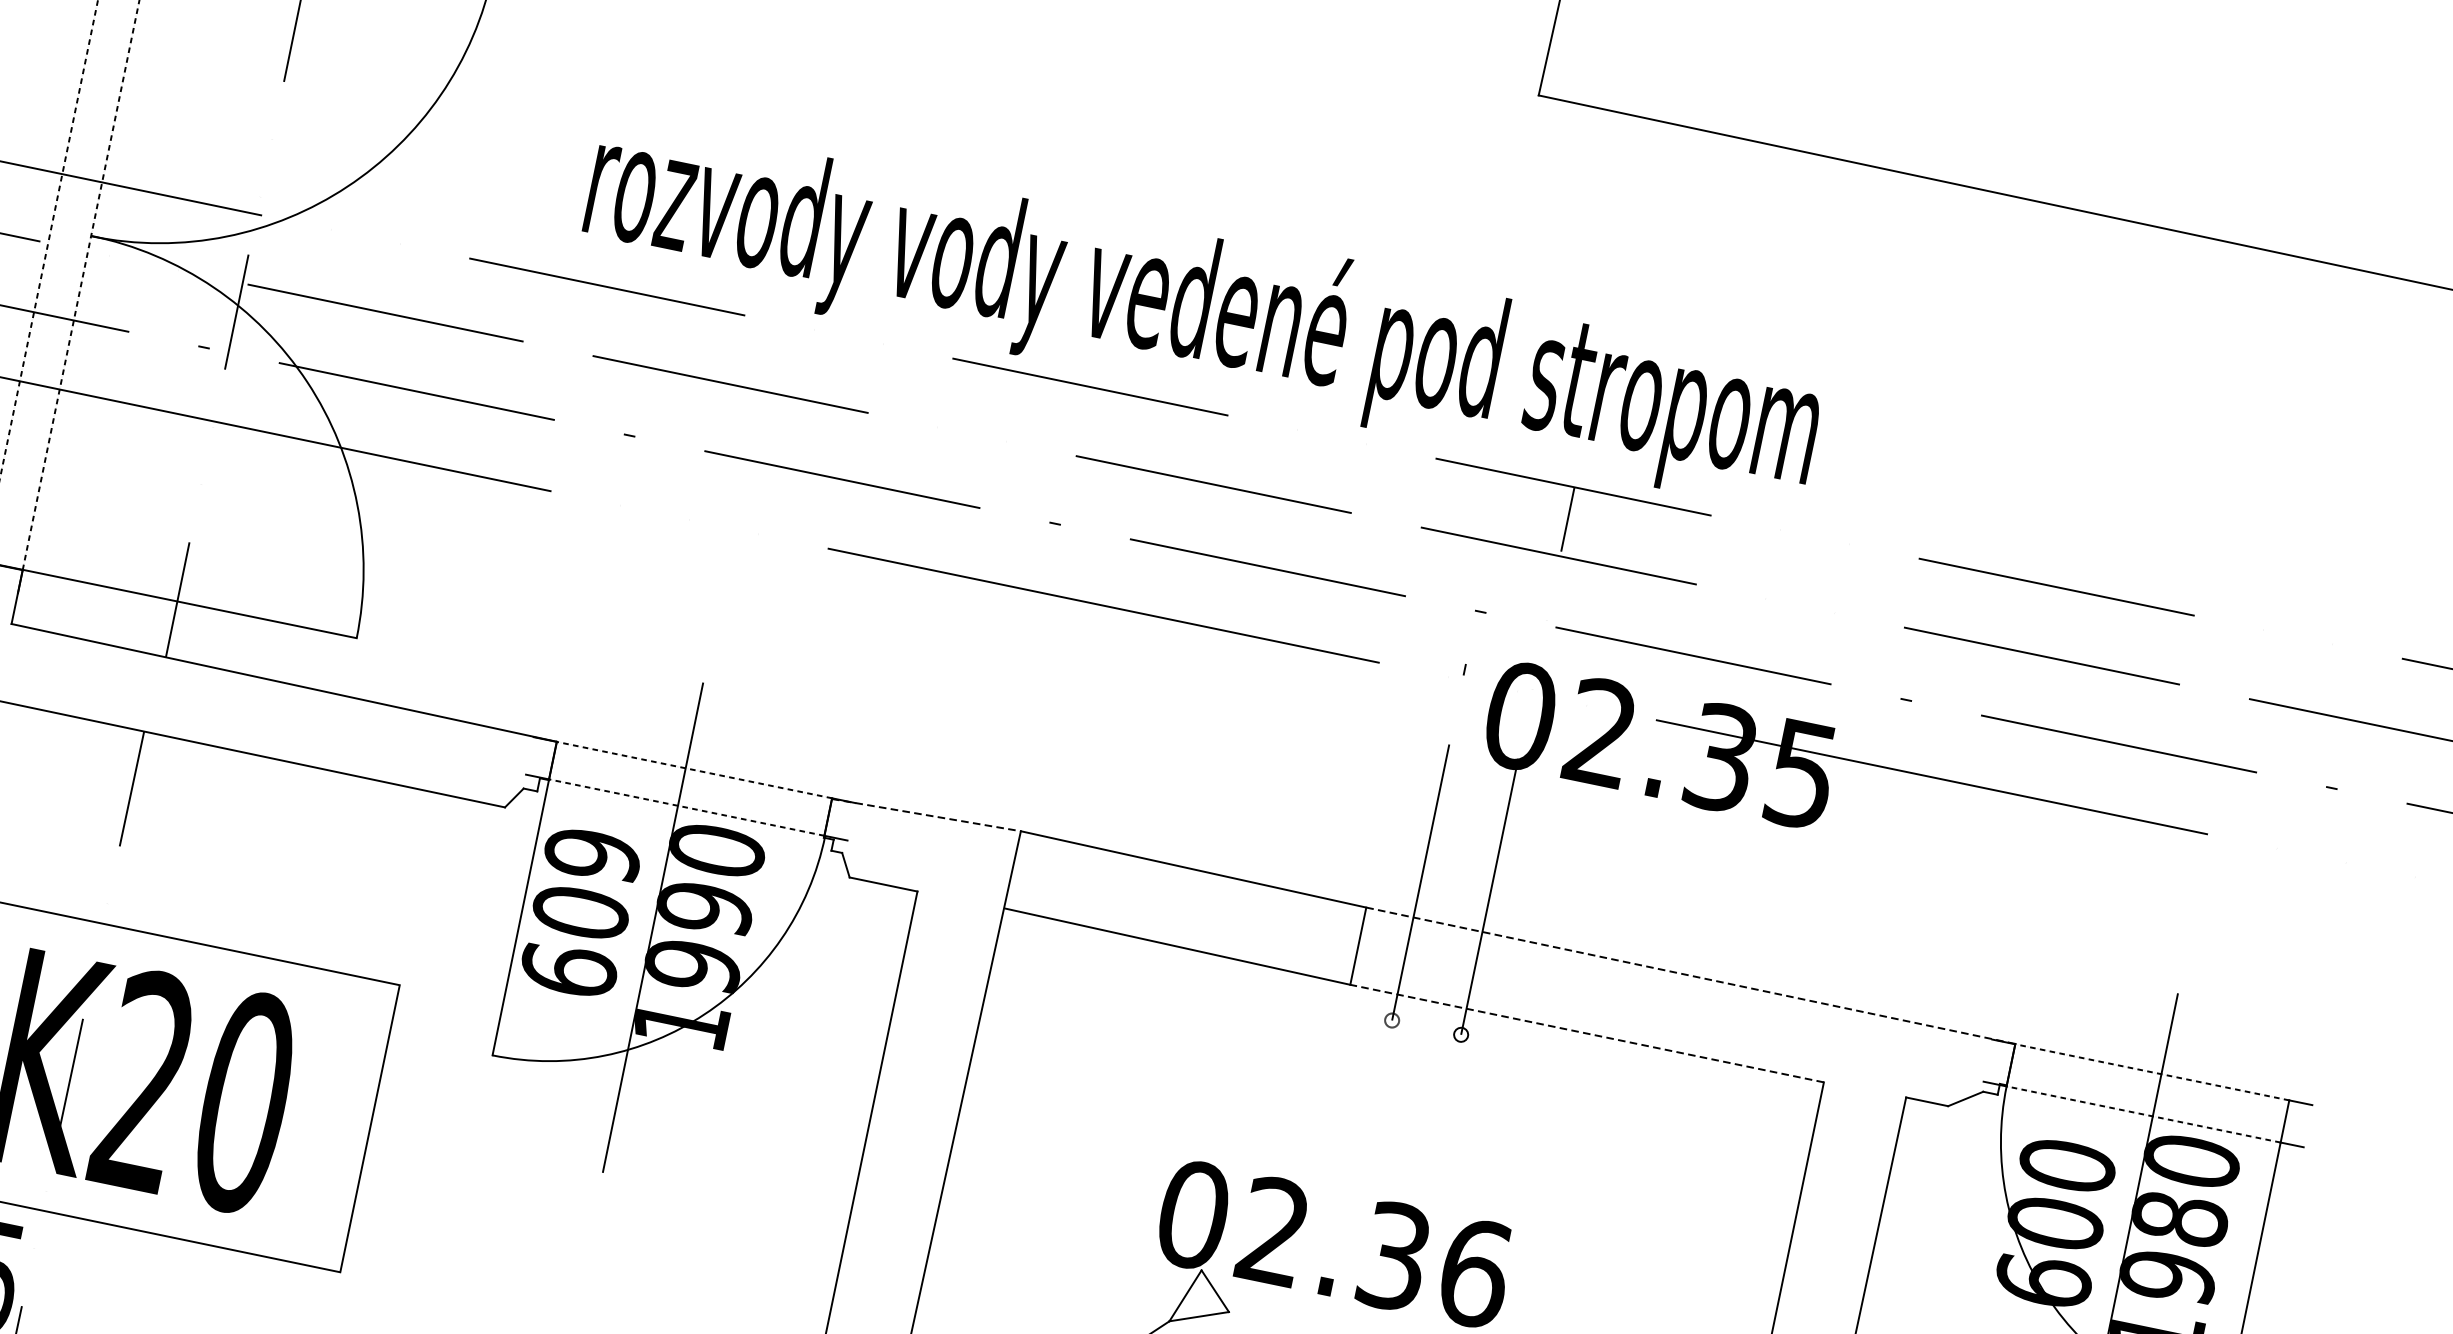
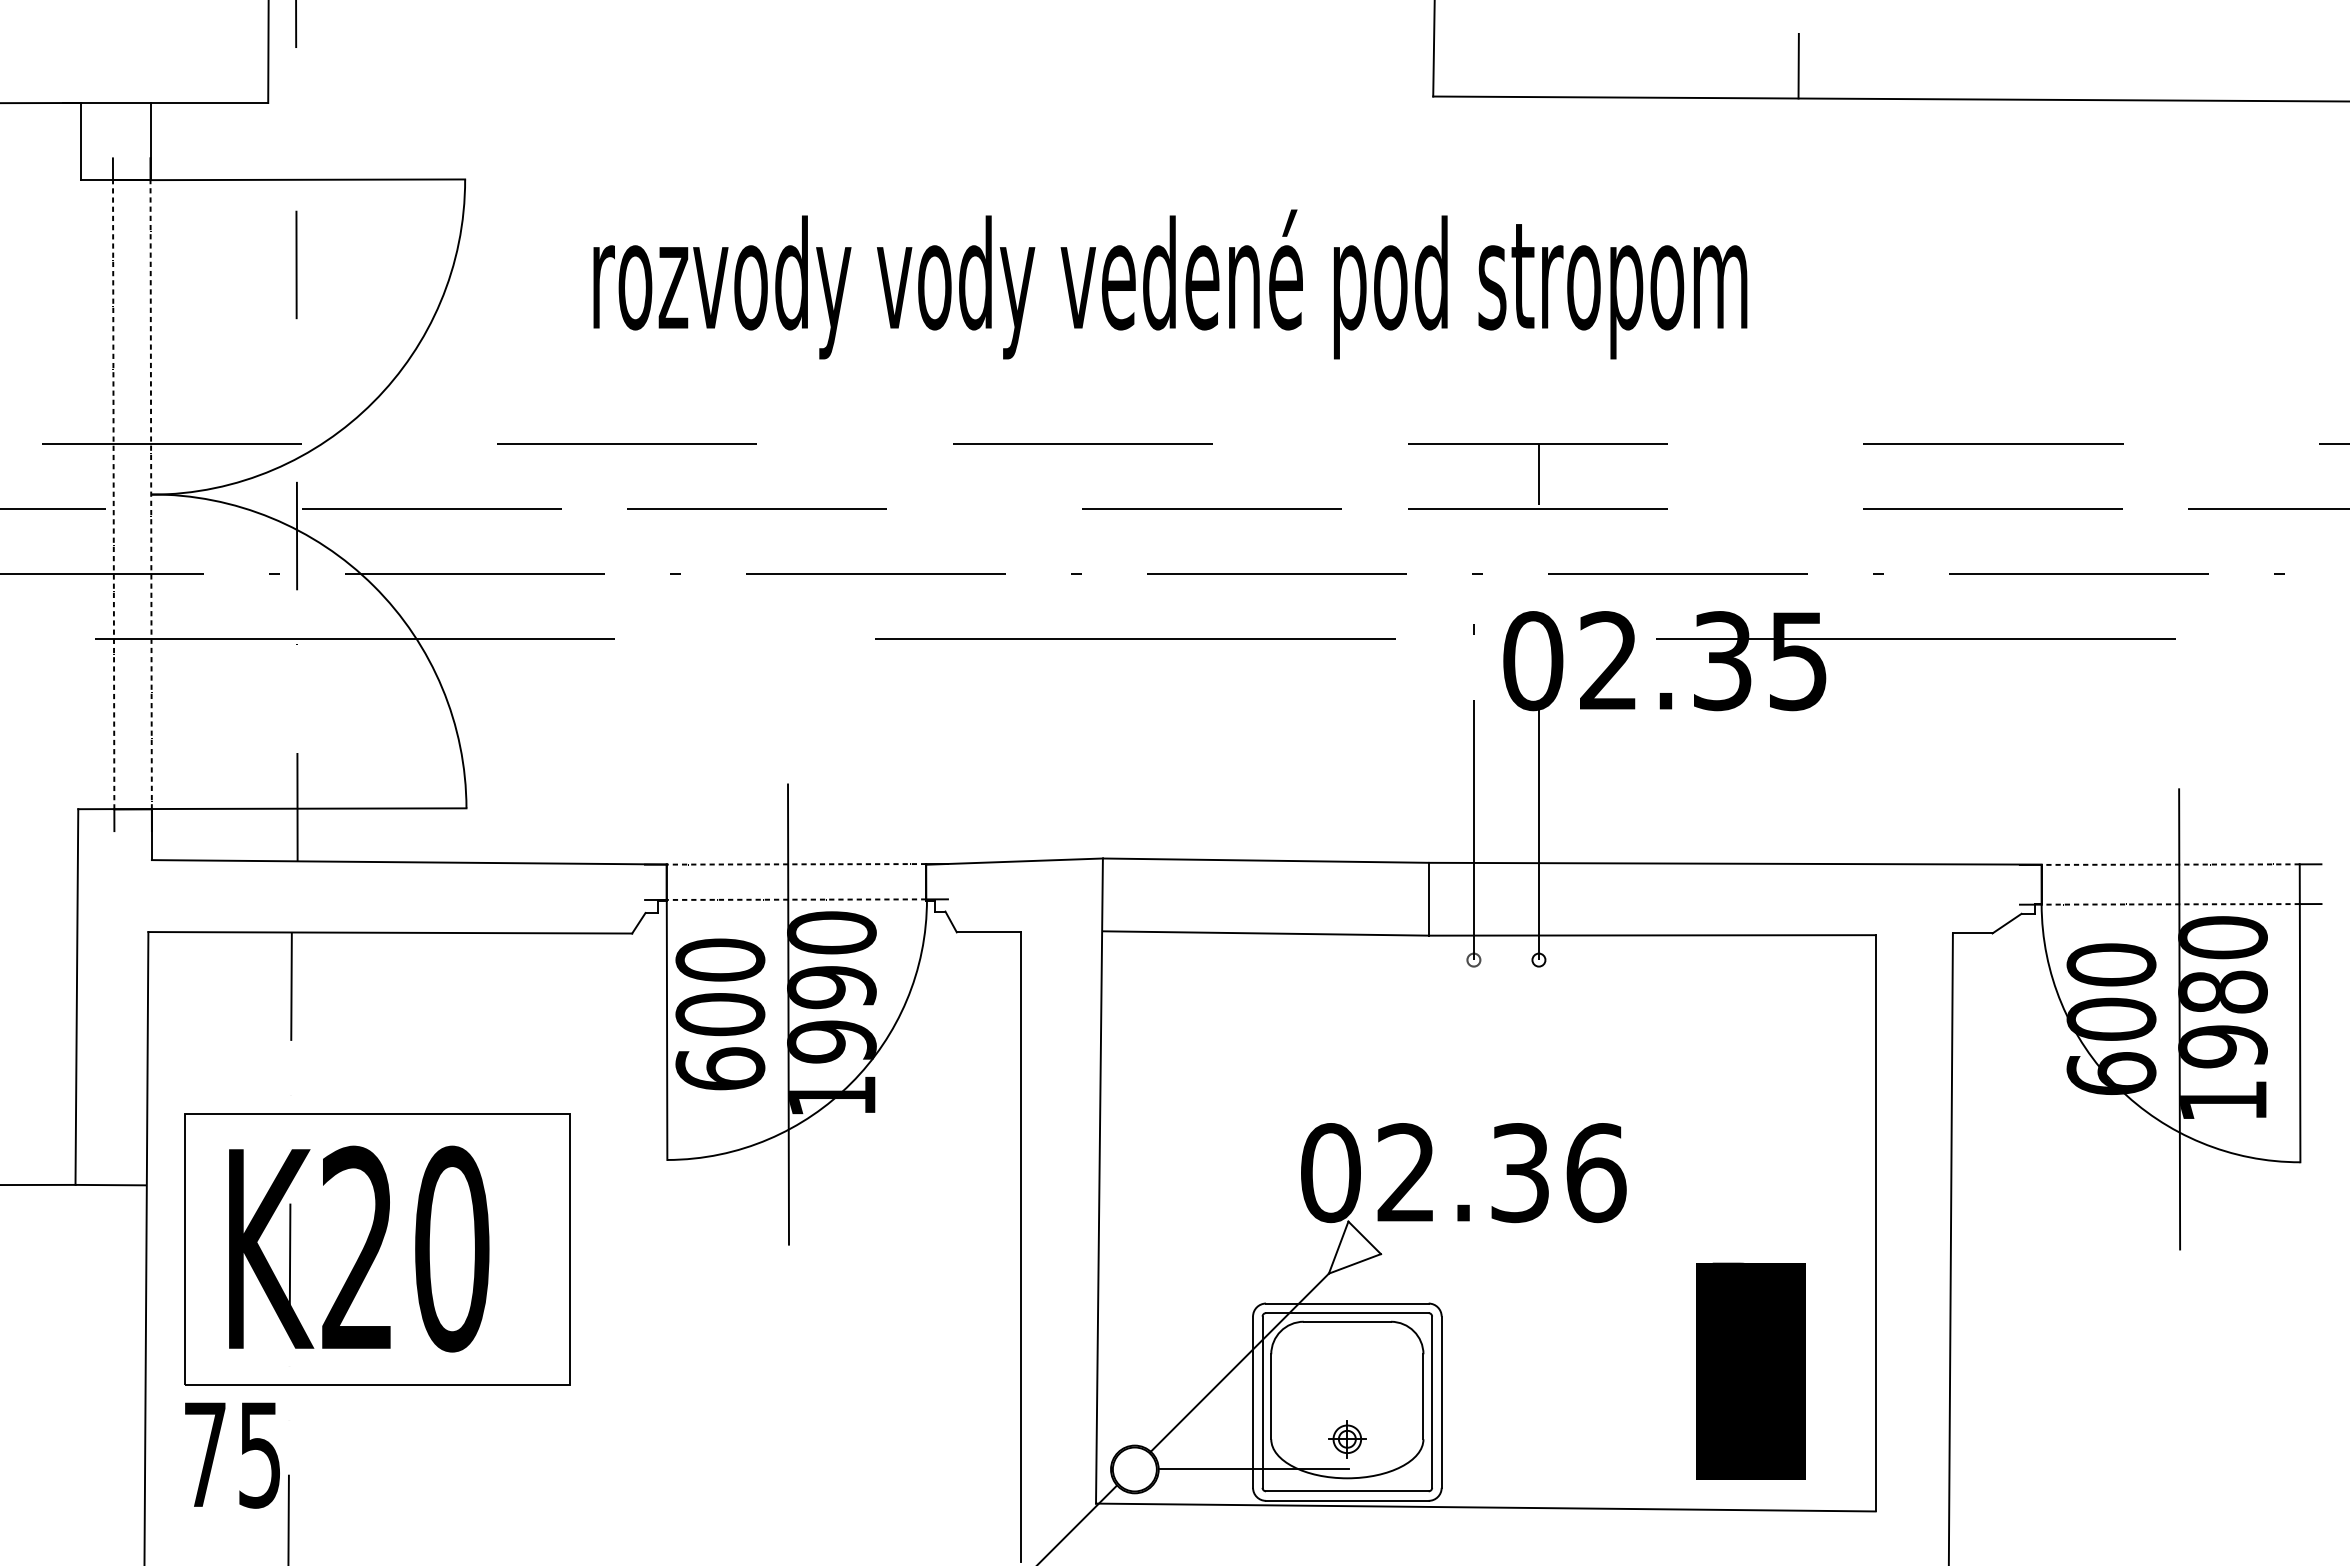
line: (1933, 142) -> (1798, 65), added
text: (1203, 311) -> (1170, 284), moved
line: (927, 815) -> (1015, 861), dashed -> solid
text: (592, 854) -> (720, 959), 609 -> 600
line: (1691, 975) -> (1736, 863), dashed -> solid
line: (1587, 1033) -> (1652, 935), dashed -> solid

